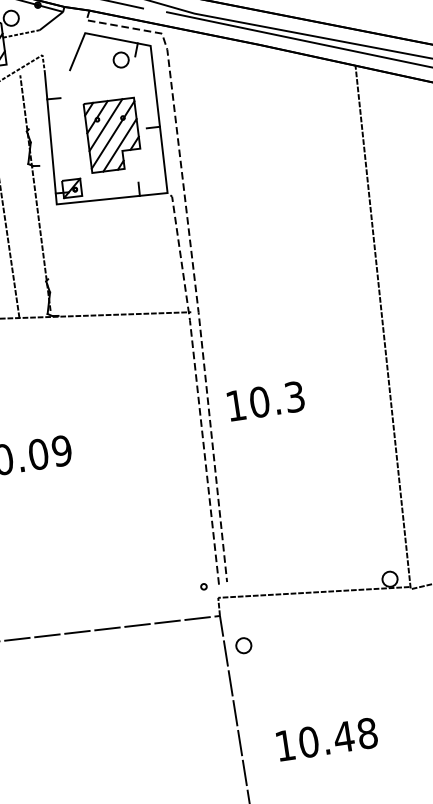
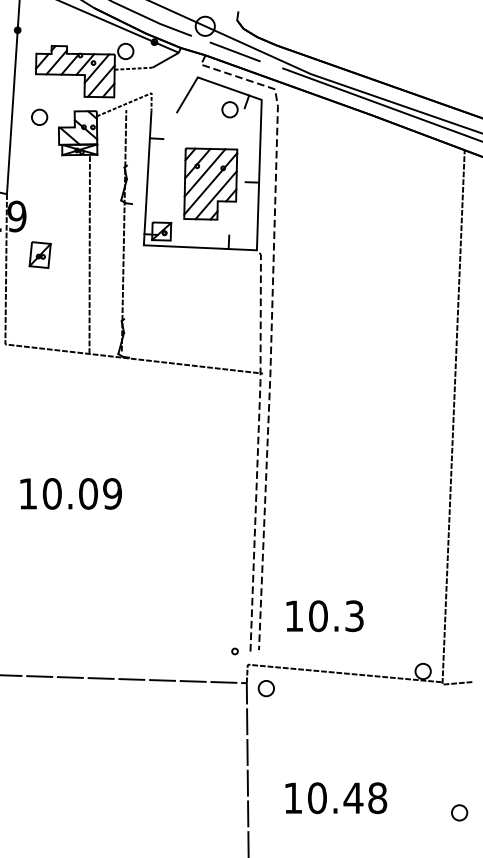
text: (265, 401) -> (324, 616), moved
part: (242, 645) -> (265, 688), moved
text: (327, 739) -> (336, 798), moved

